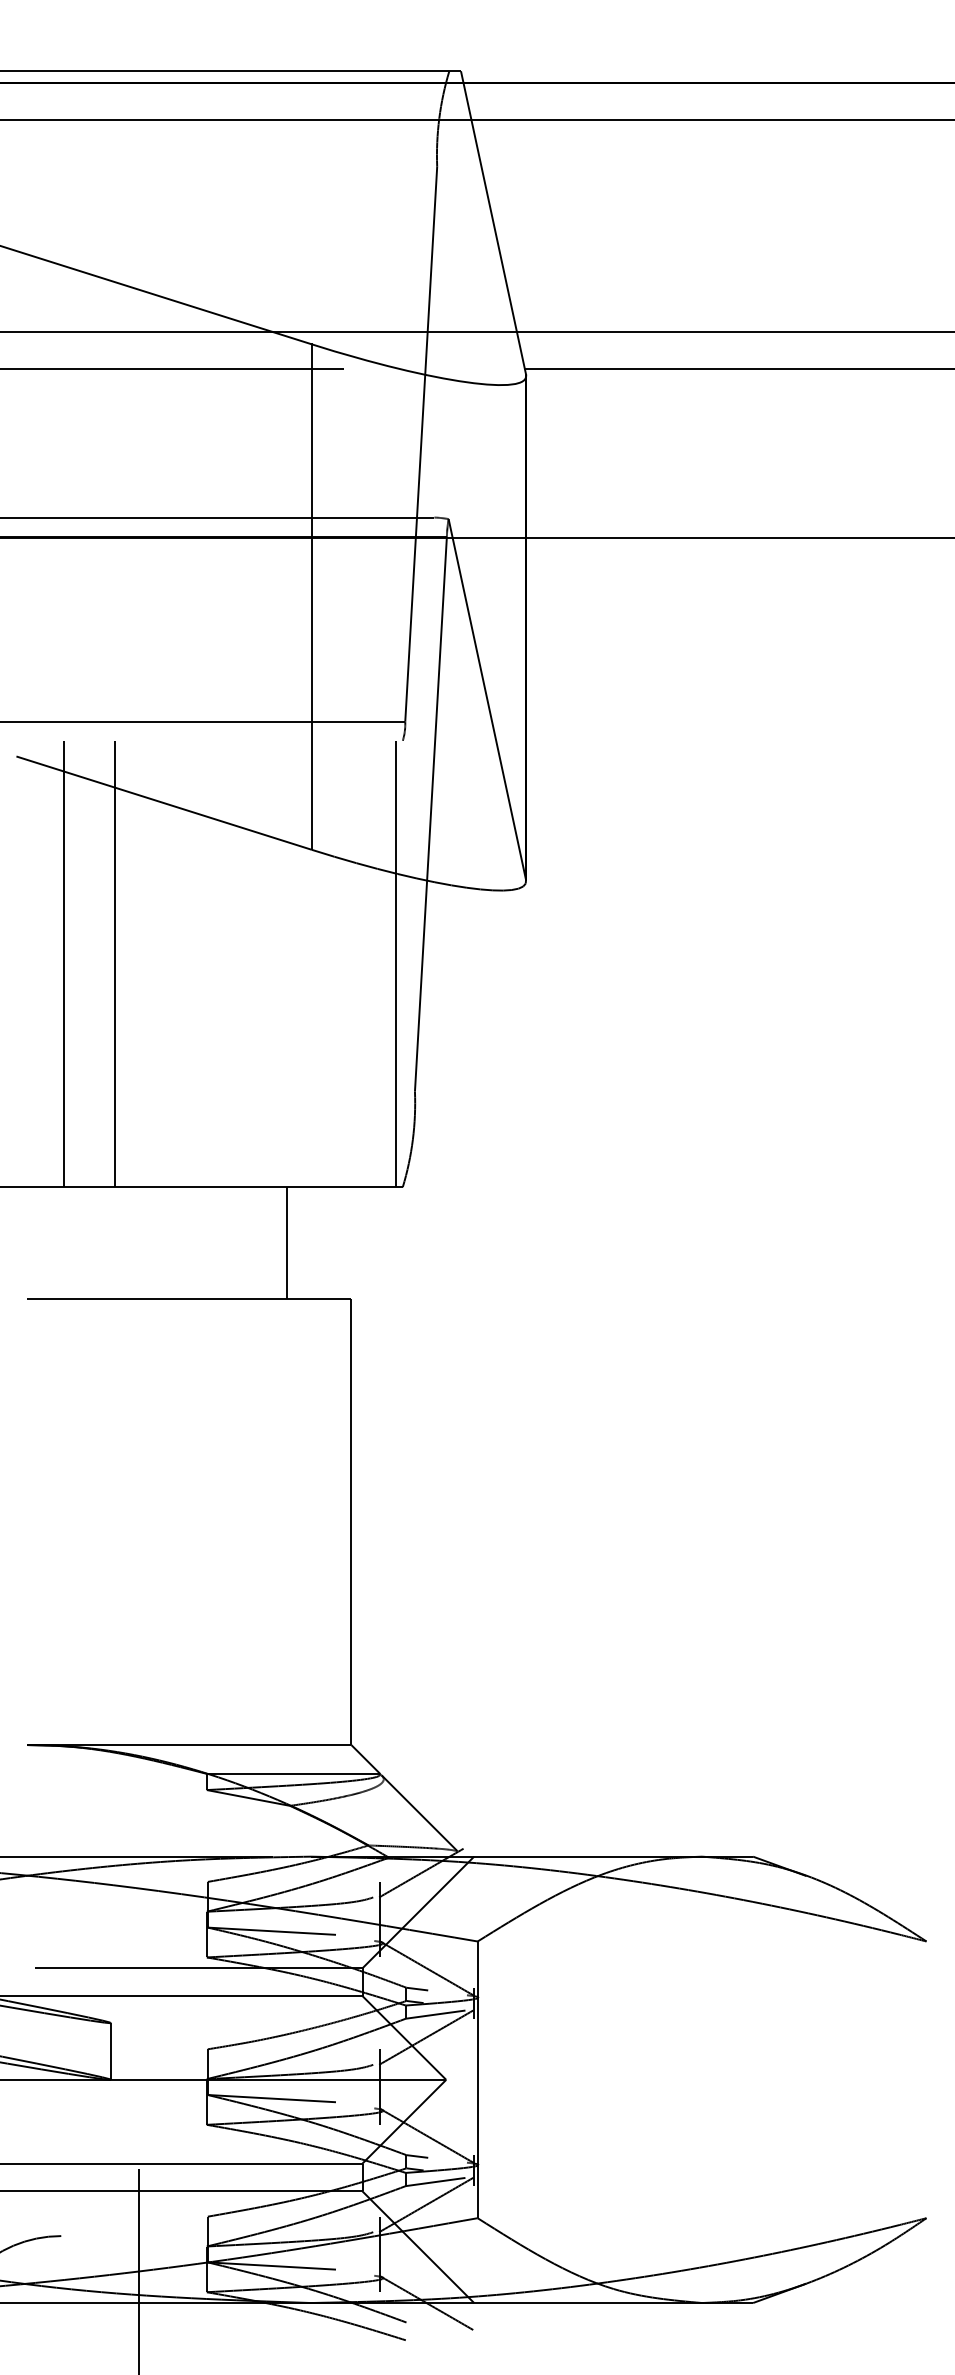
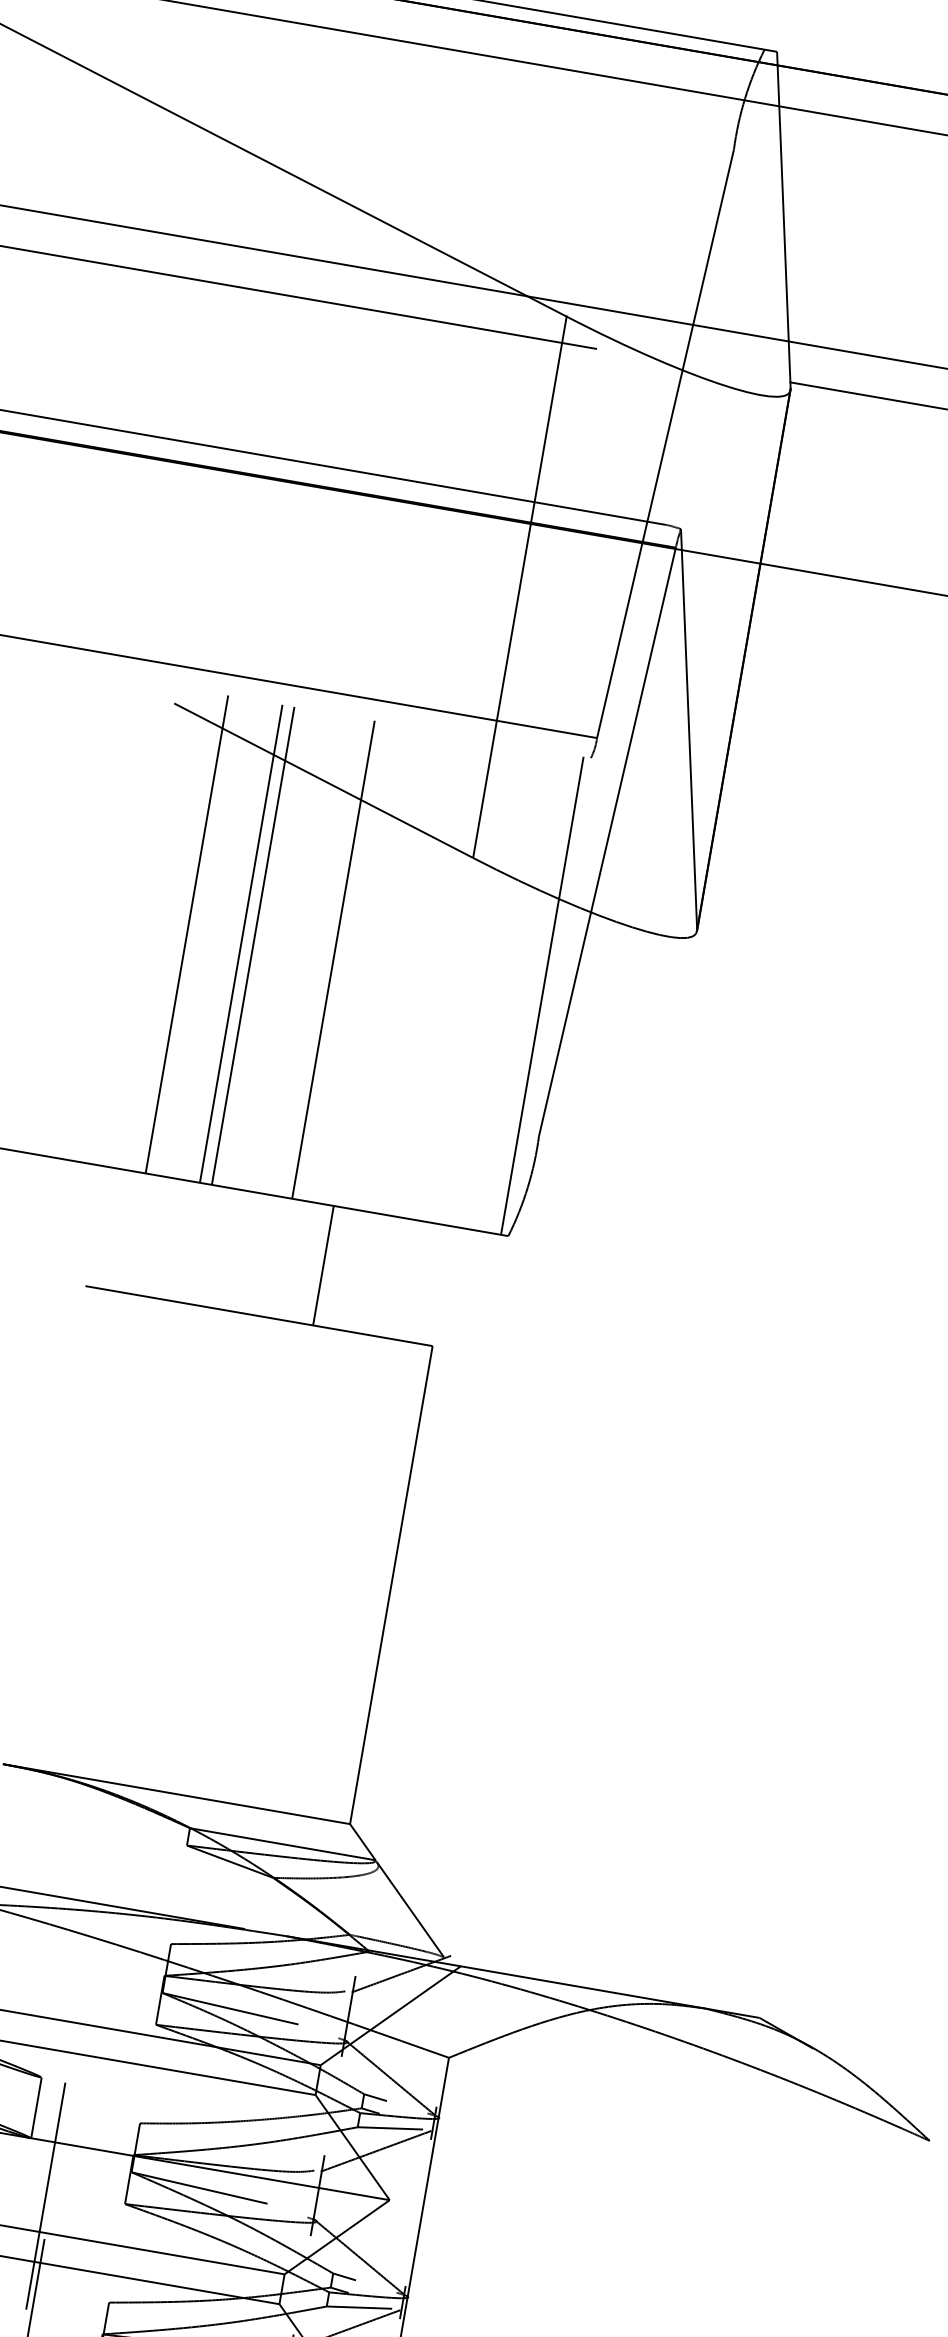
line: (125, 963) -> (252, 945), added
line: (200, 963) -> (333, 959), added
line: (286, 1242) -> (323, 1265), moved
line: (133, 2130) -> (45, 2196), added

